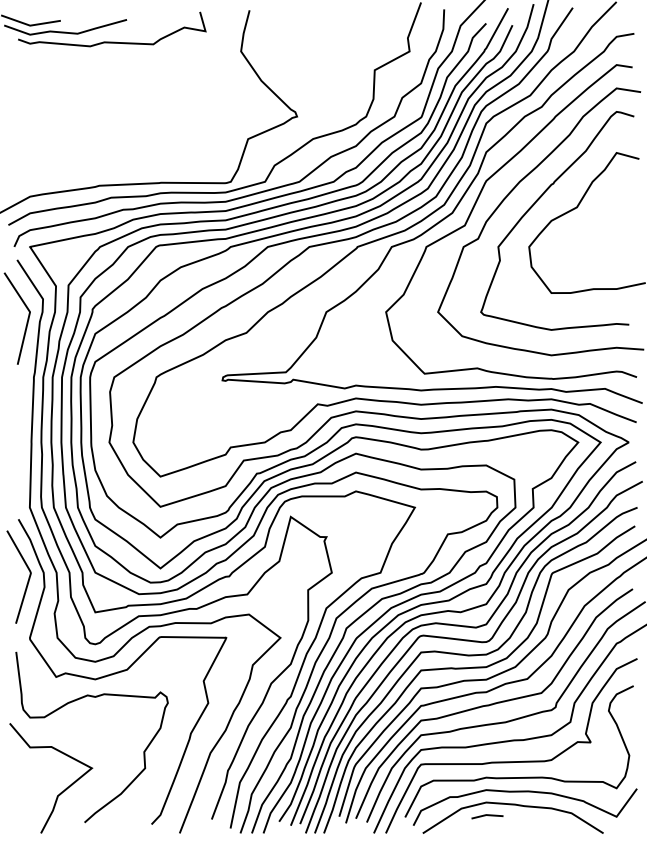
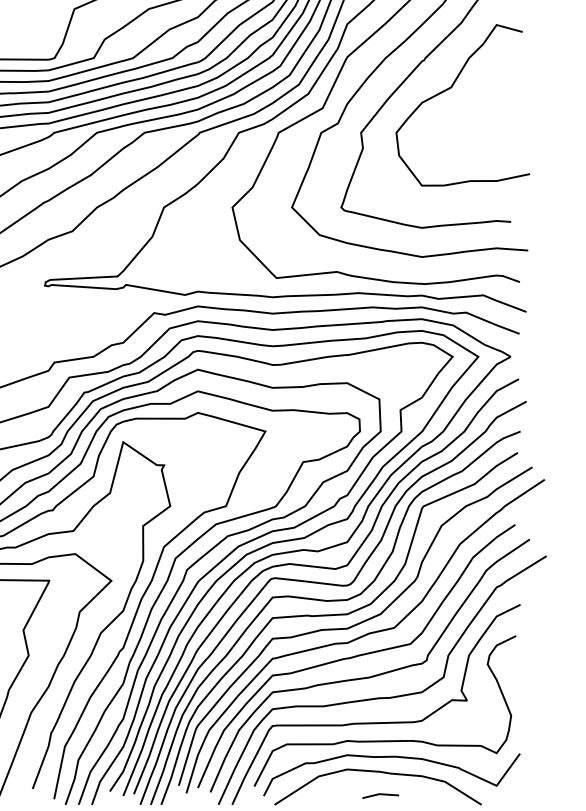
line: (487, 815) -> (380, 794), moved

